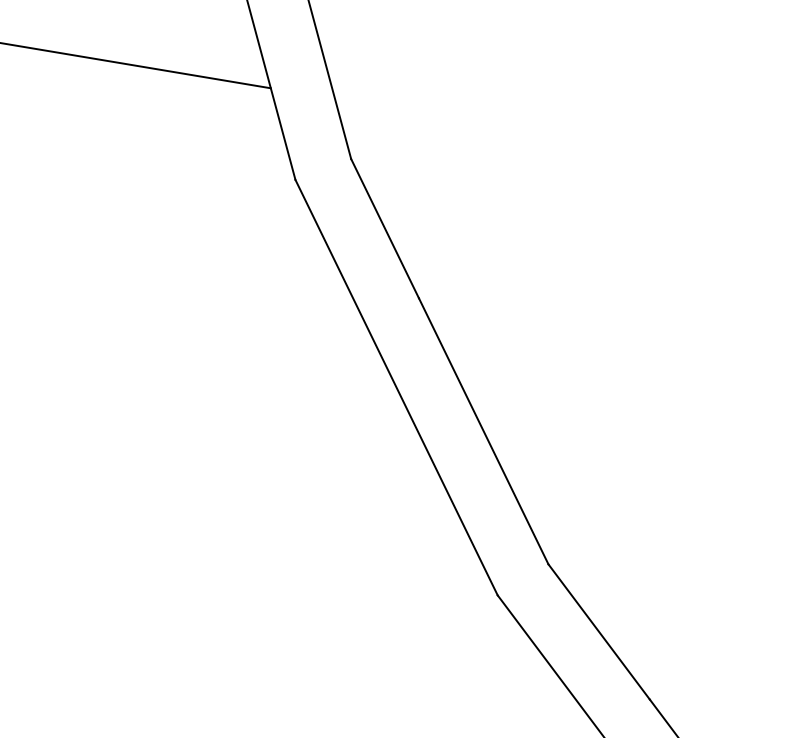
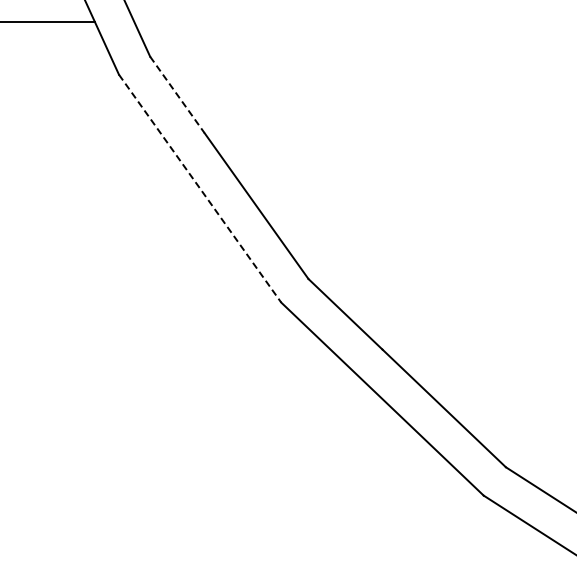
line: (385, 228) -> (177, 94), solid -> dashed
line: (397, 387) -> (200, 188), solid -> dashed

